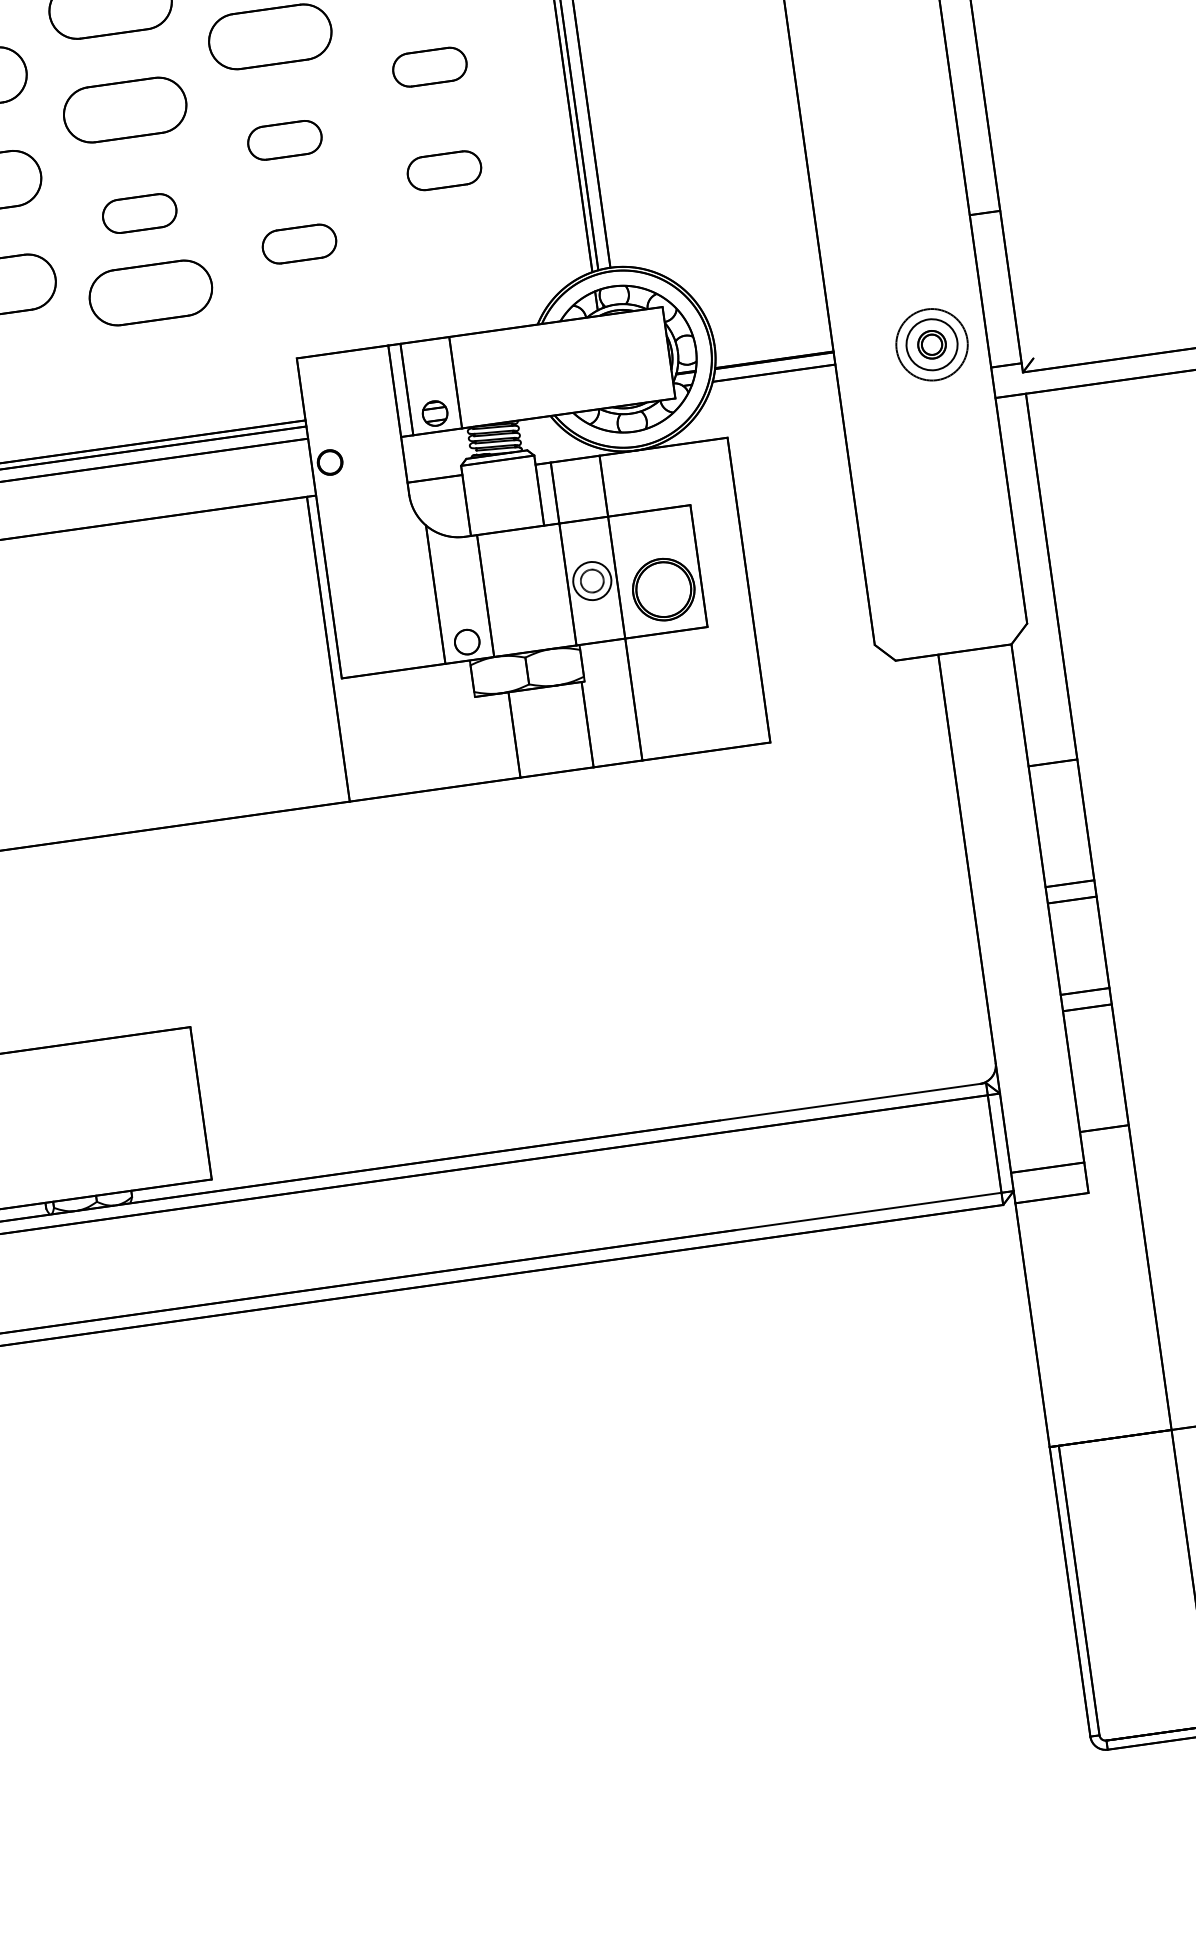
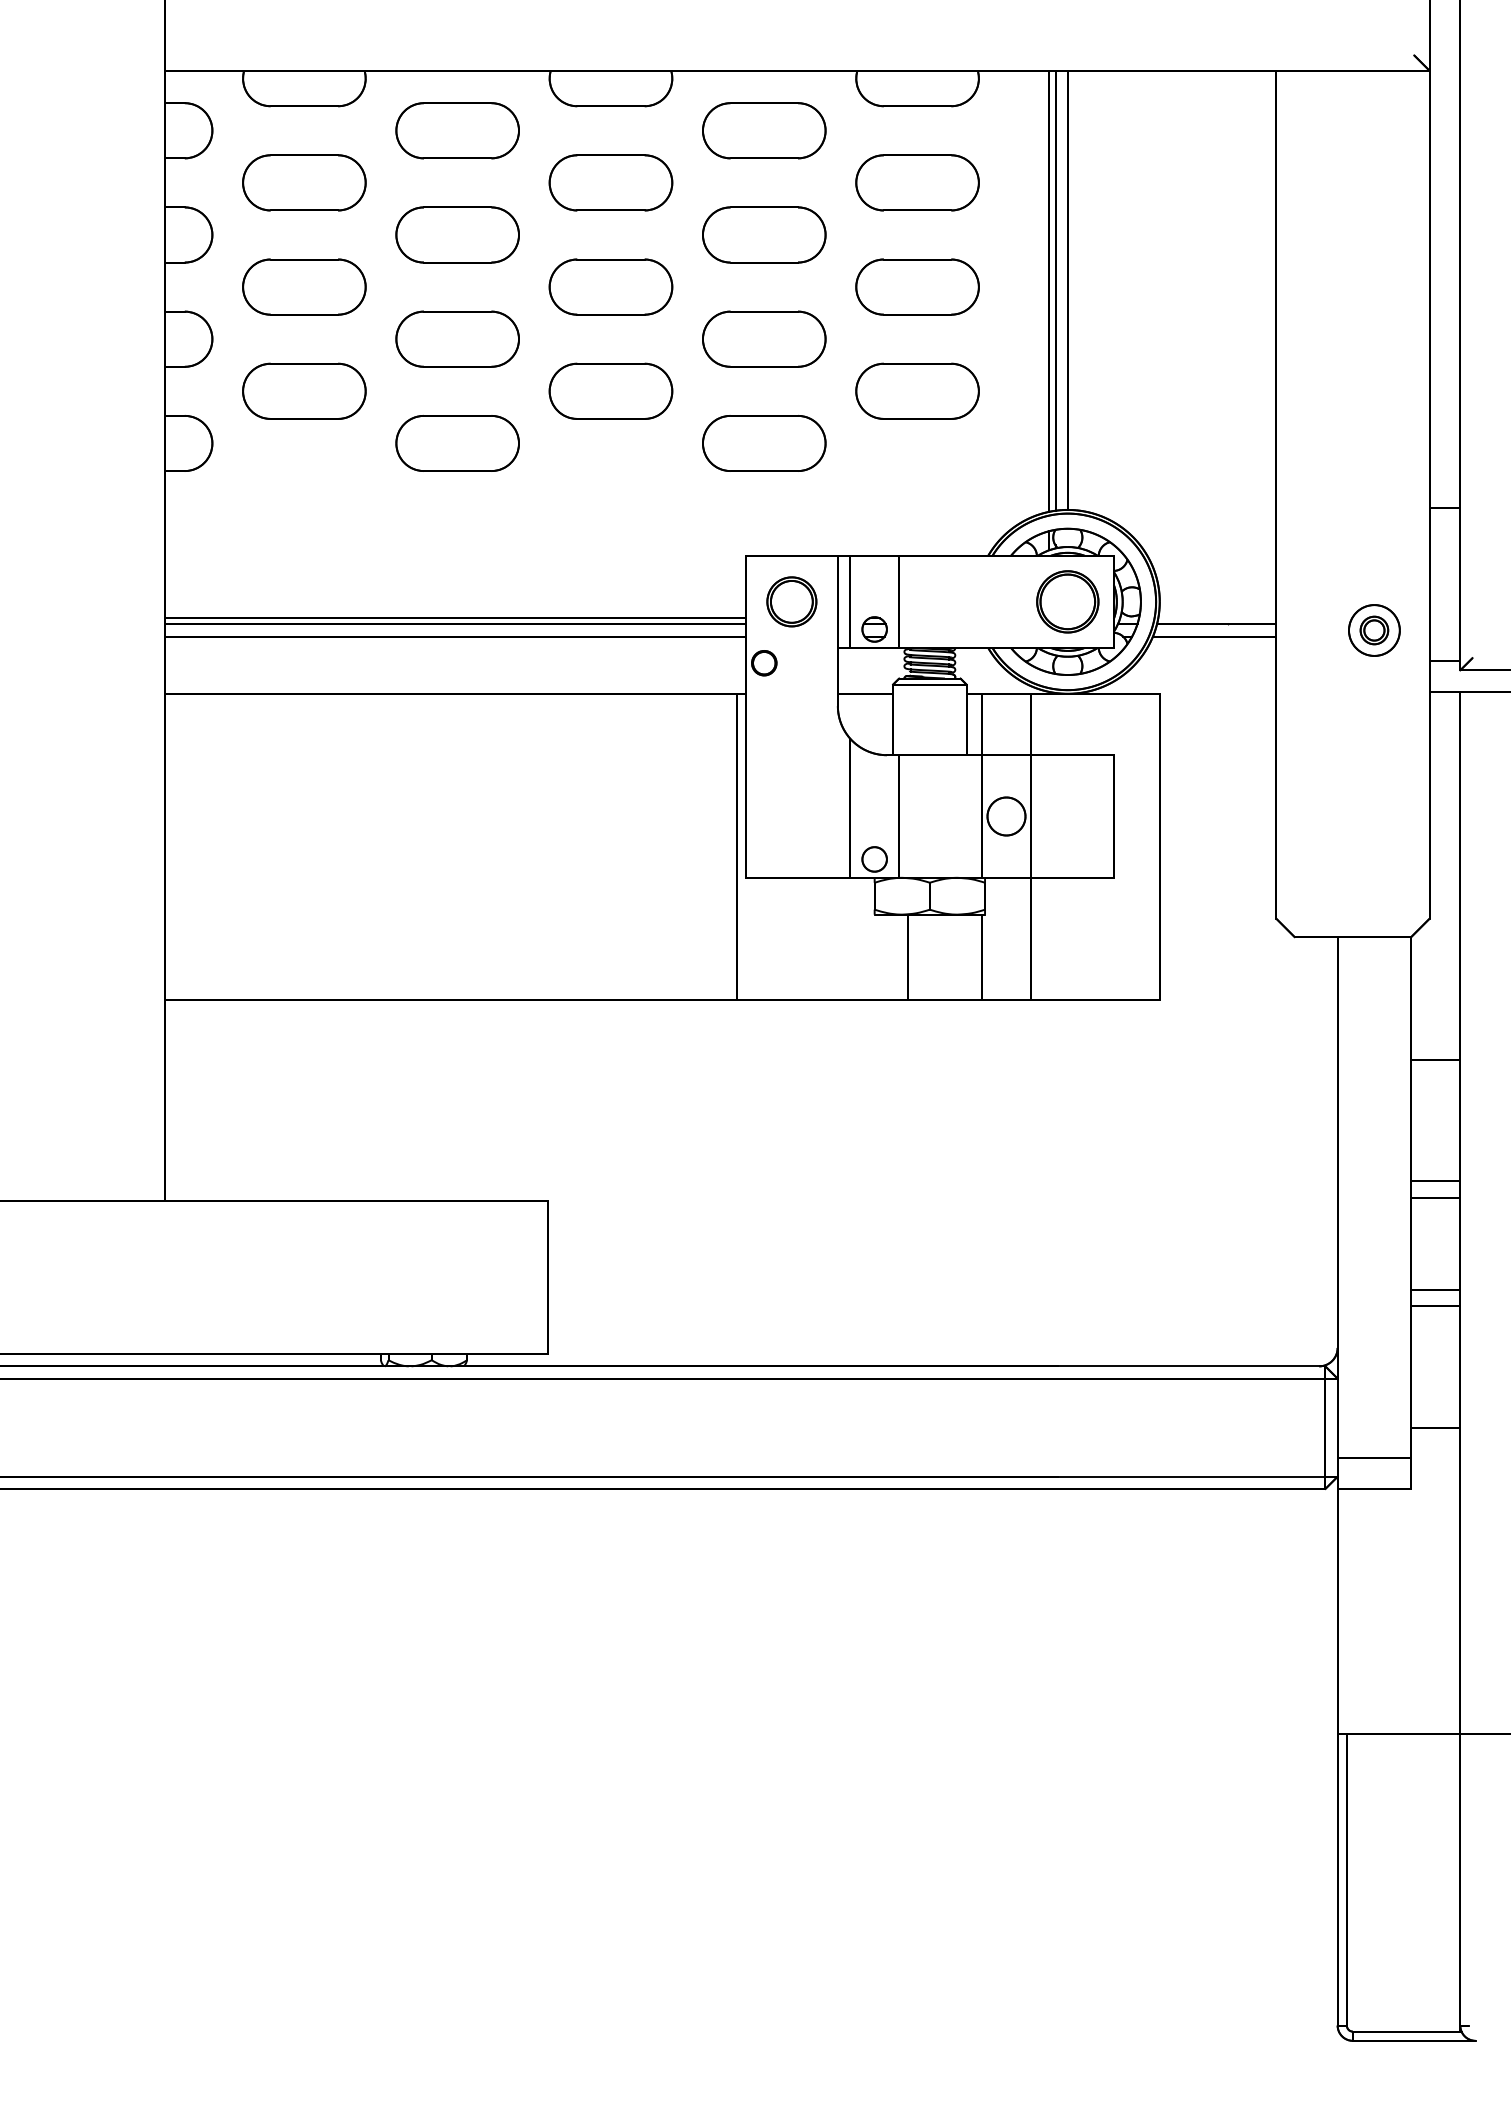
part: (429, 66) -> (917, 286), size x1.67
part: (284, 139) -> (764, 338), size x1.67
part: (444, 170) -> (917, 390), size x1.67
part: (139, 212) -> (610, 390), size x1.67
part: (299, 244) -> (764, 443), size x1.67
part: (150, 292) -> (610, 470), removed
circle: (931, 344) -> (1373, 630), size x0.71
part: (348, 397) -> (791, 601), added
circle: (592, 581) -> (1006, 816), size x1.67
part: (663, 589) -> (1067, 601), moved

